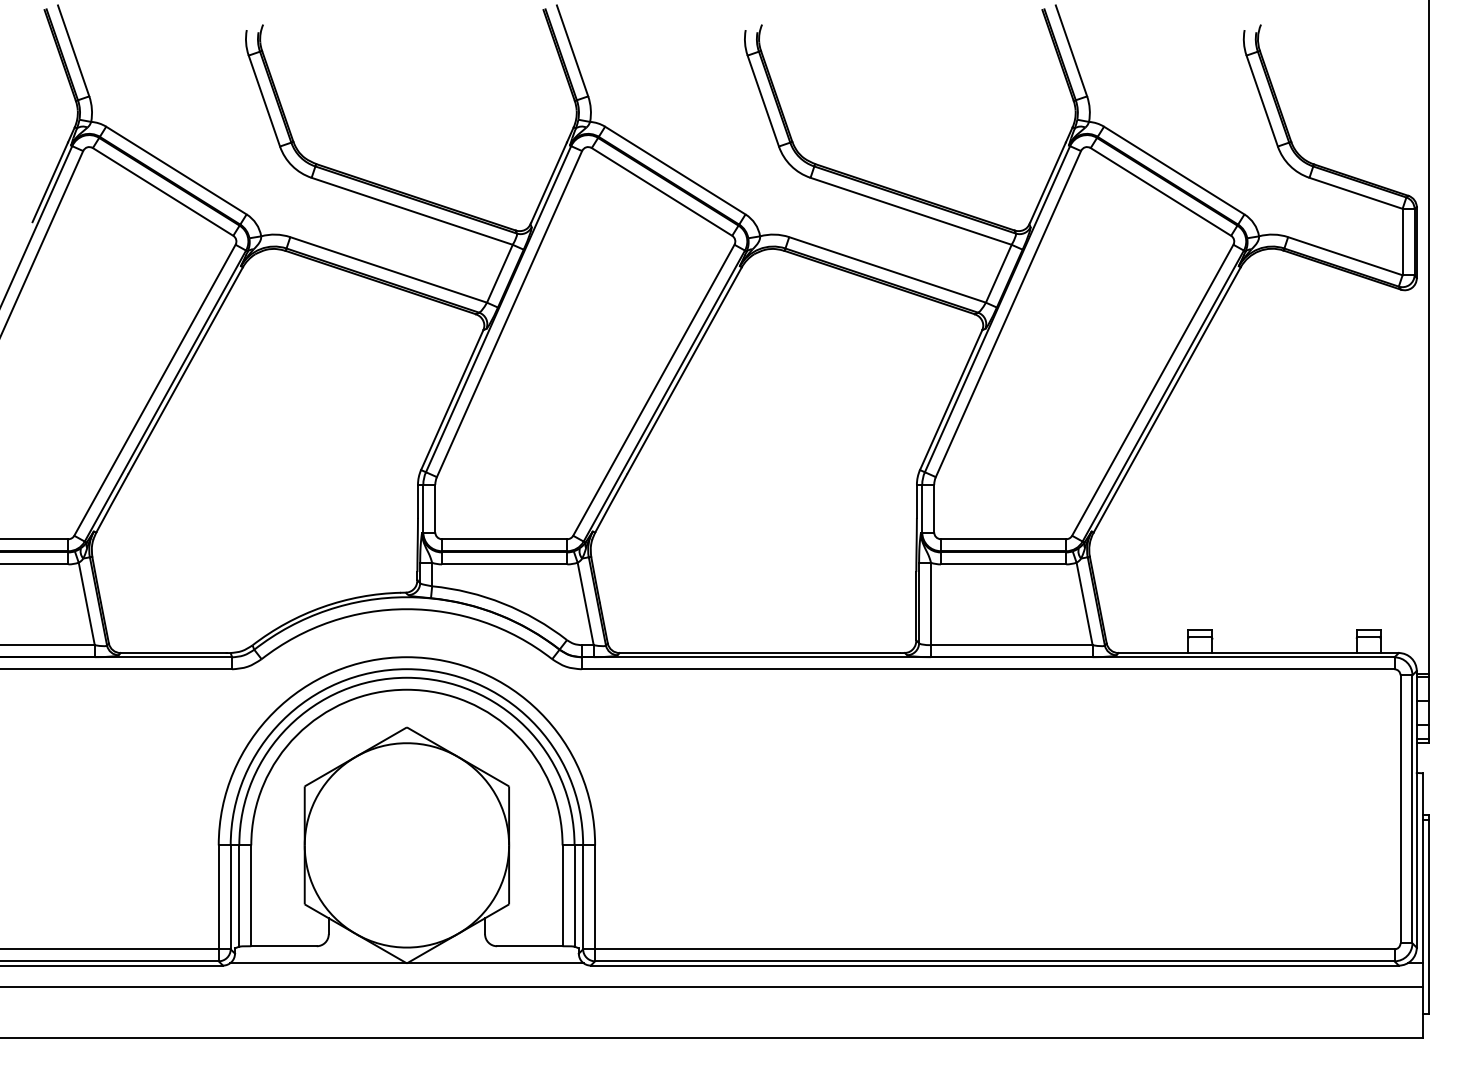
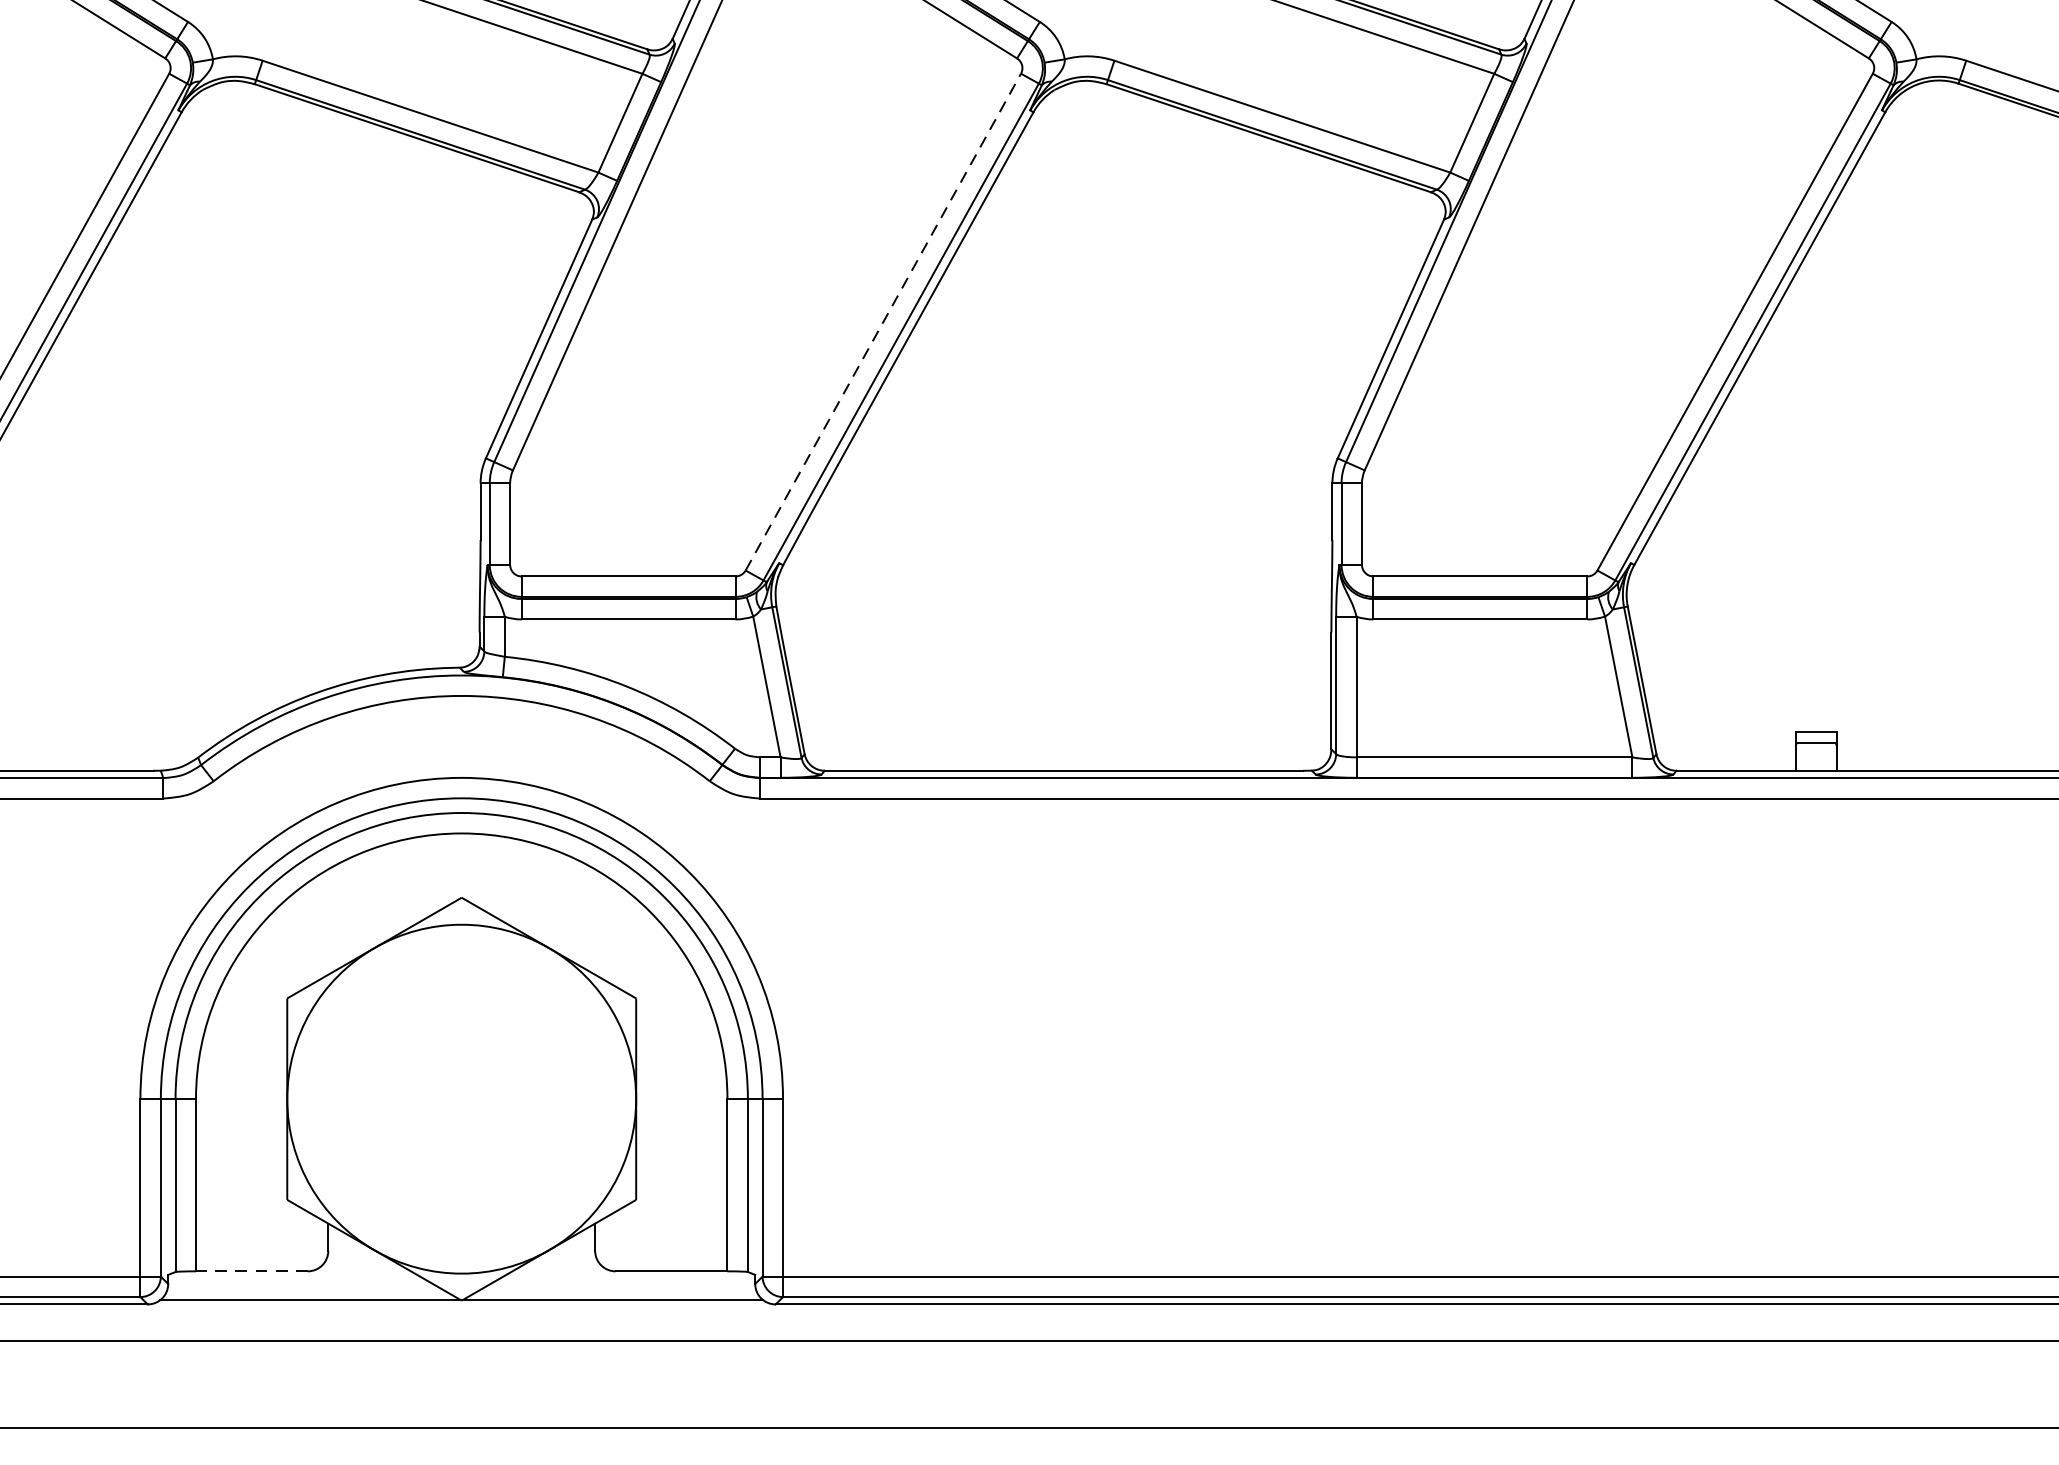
line: (654, 389) -> (884, 320), solid -> dashed
line: (284, 946) -> (252, 1271), solid -> dashed

